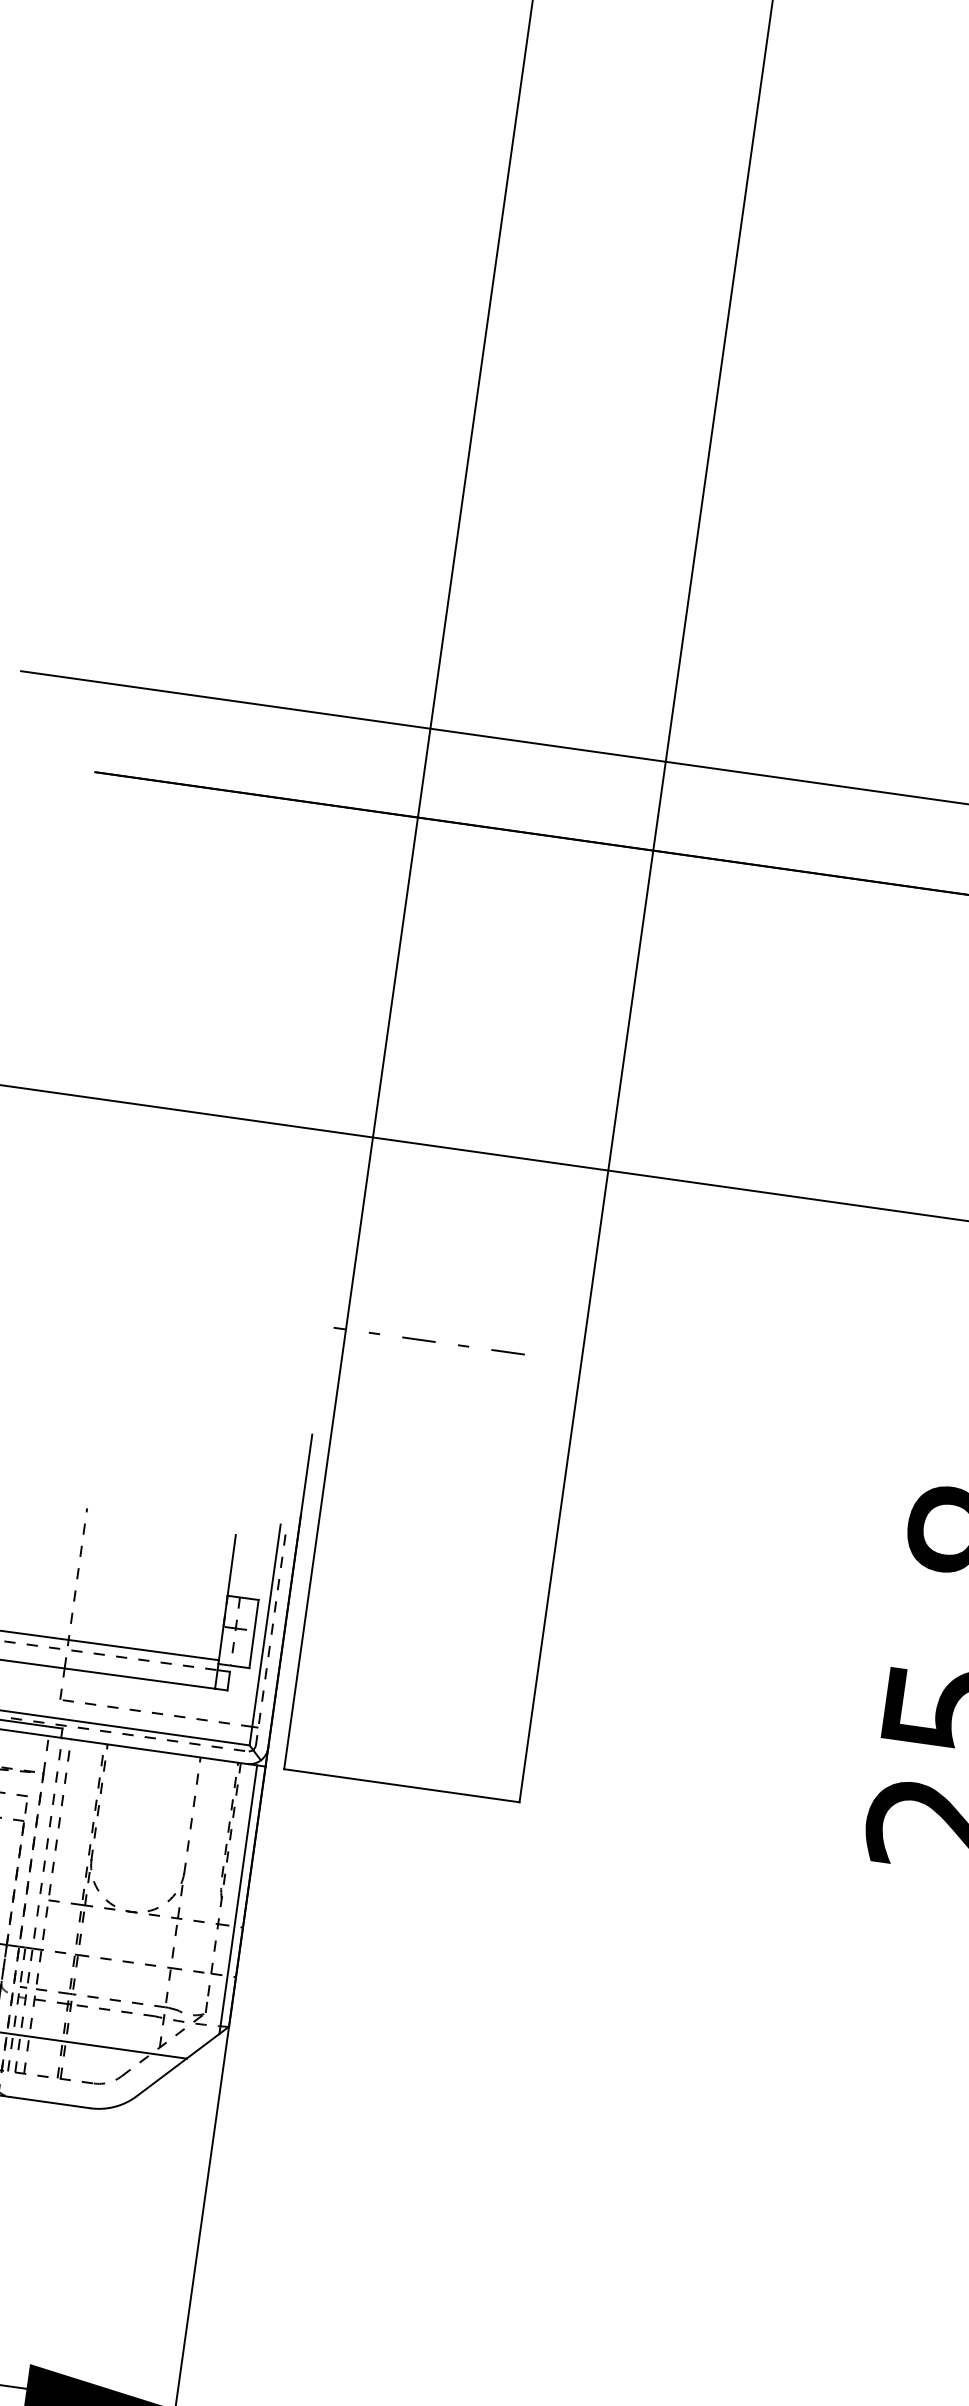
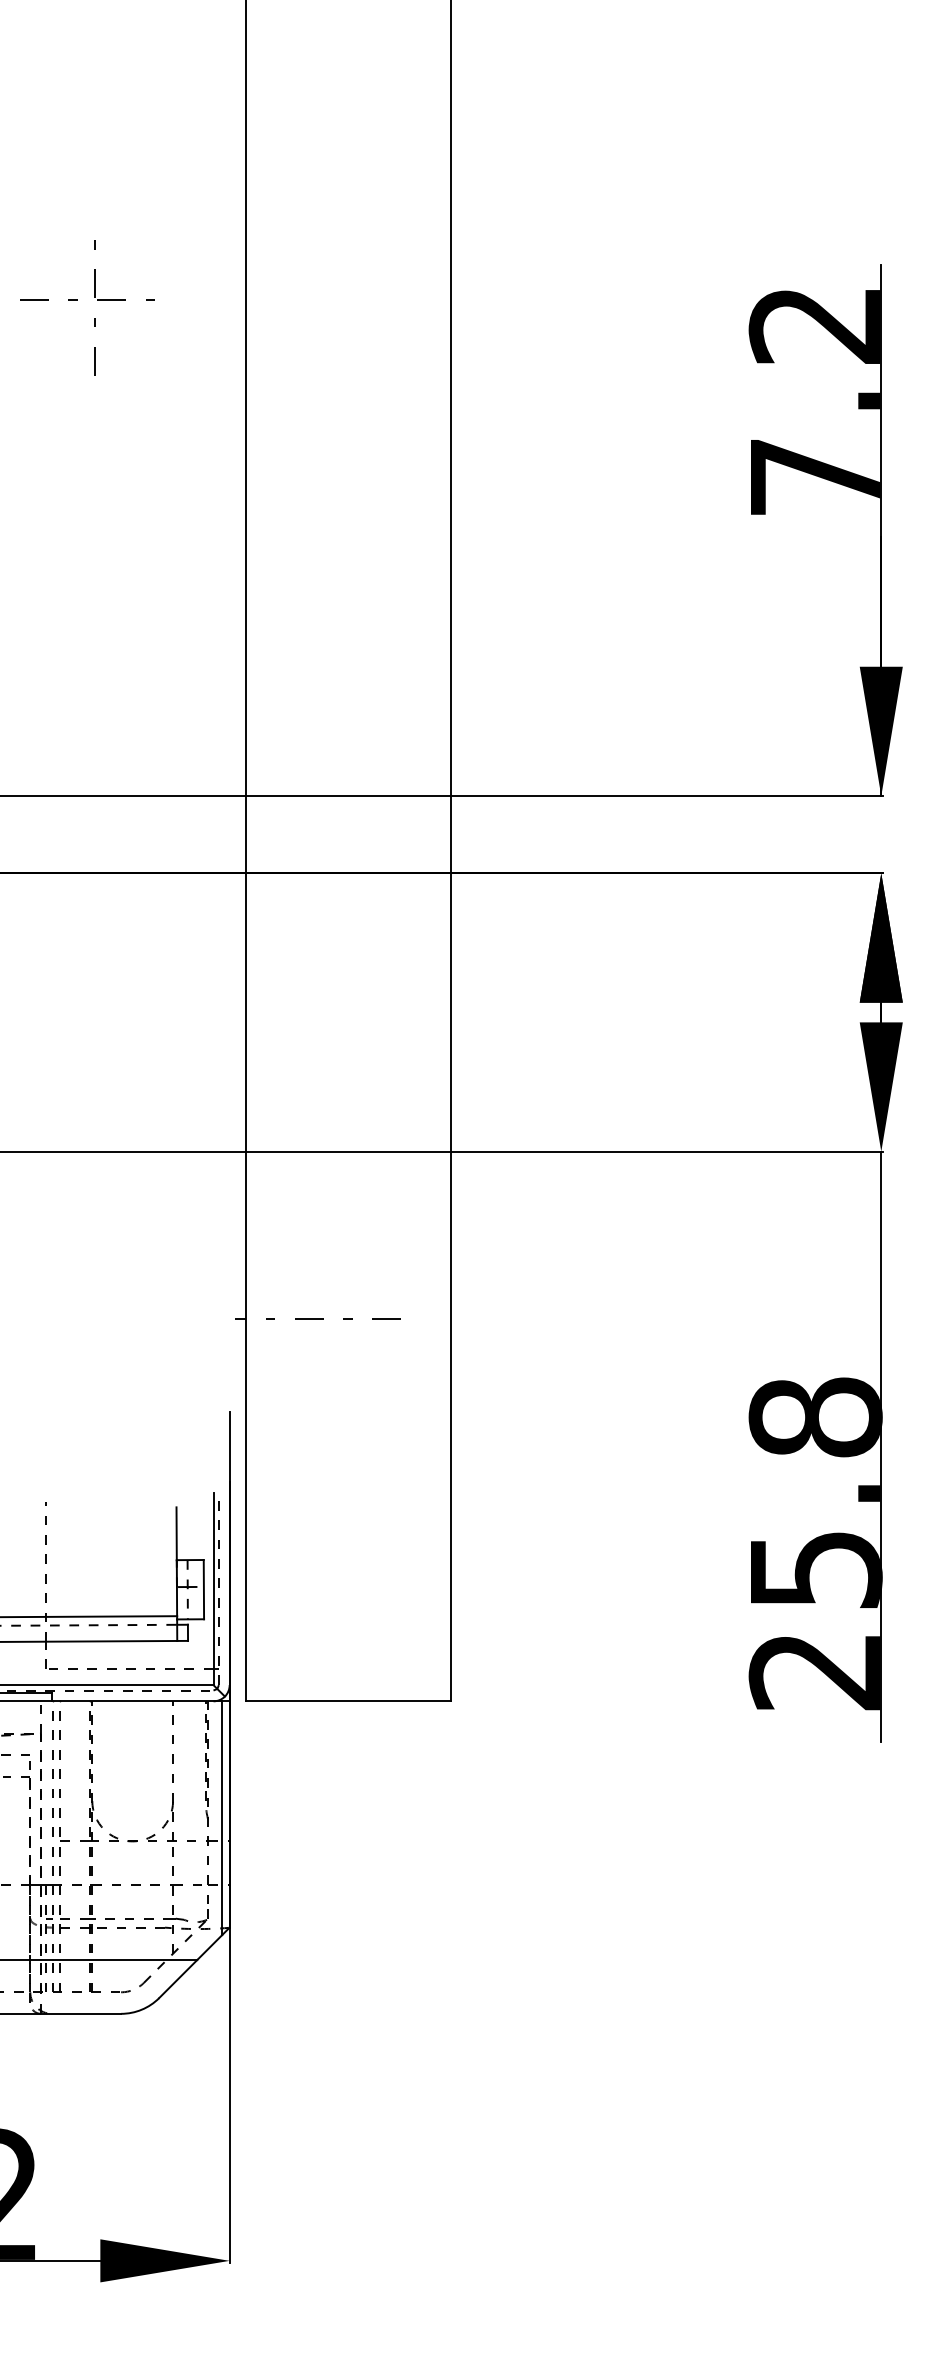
part: (337, 131) -> (94, 297), added

